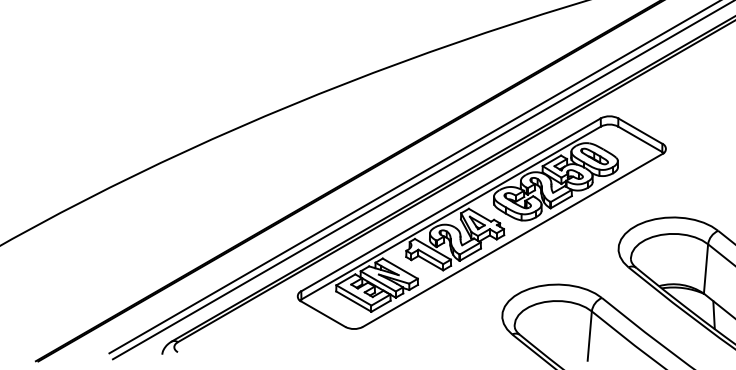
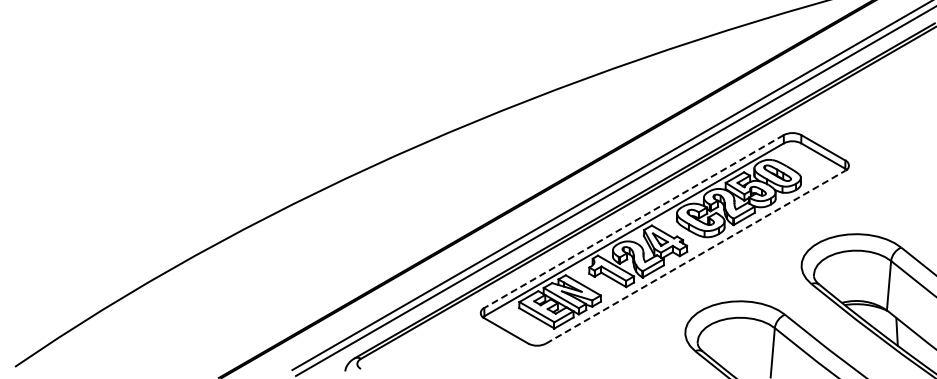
line: (451, 204) -> (634, 221), solid -> dashed
line: (512, 240) -> (695, 257), solid -> dashed

